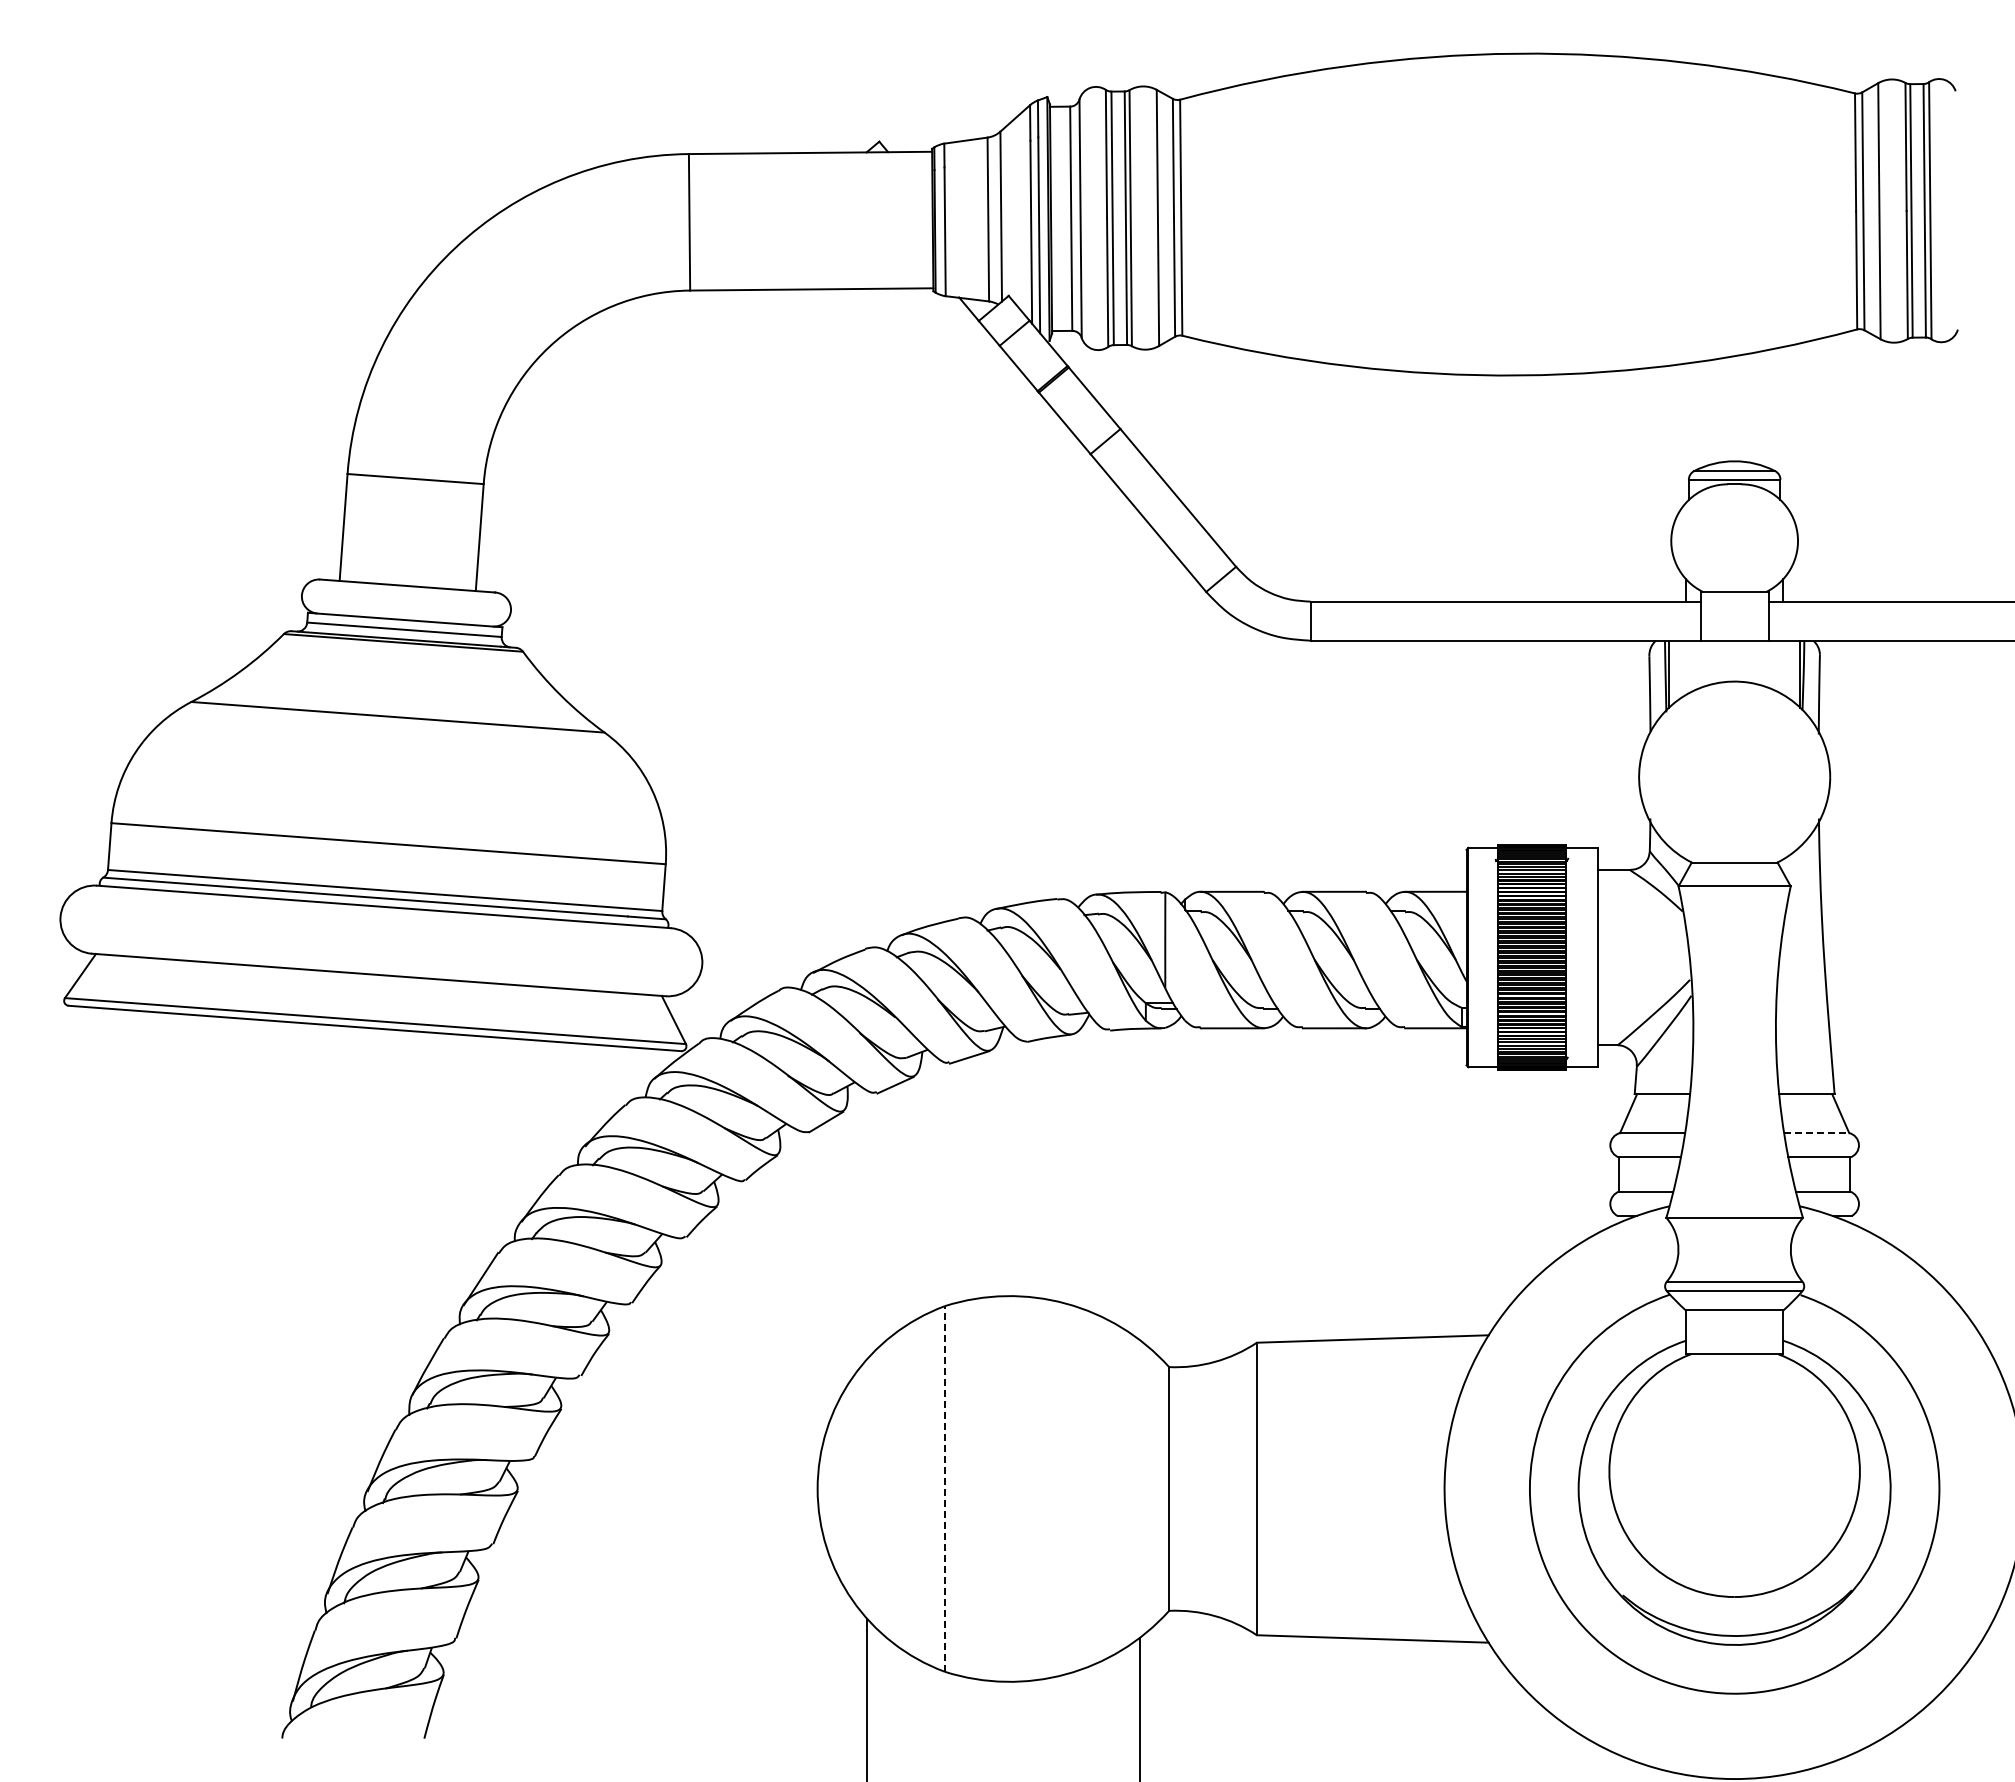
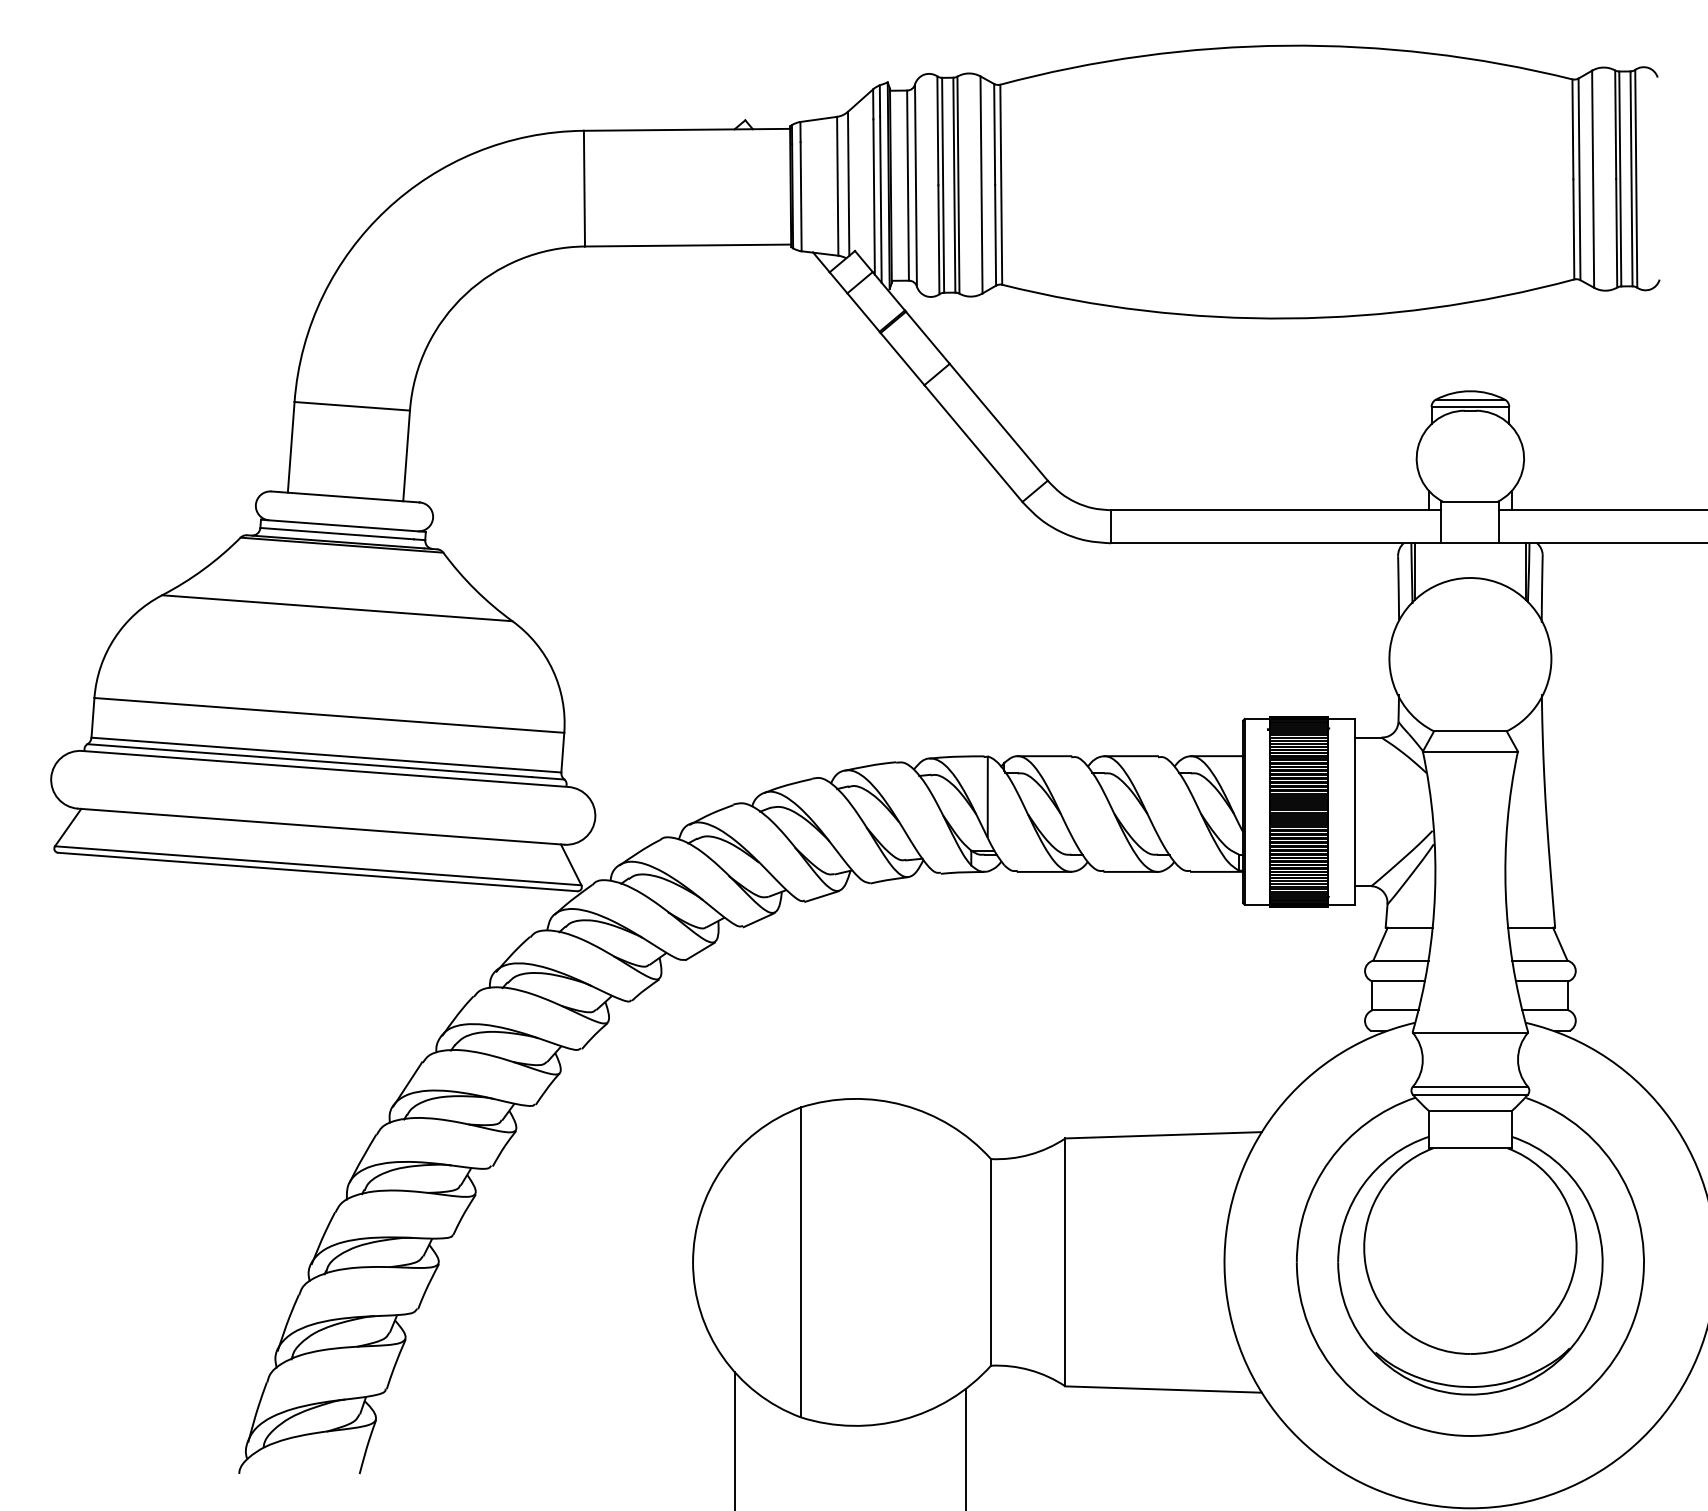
line: (1816, 1133) -> (1539, 961), dashed -> solid
line: (944, 1488) -> (800, 1262), dashed -> solid

